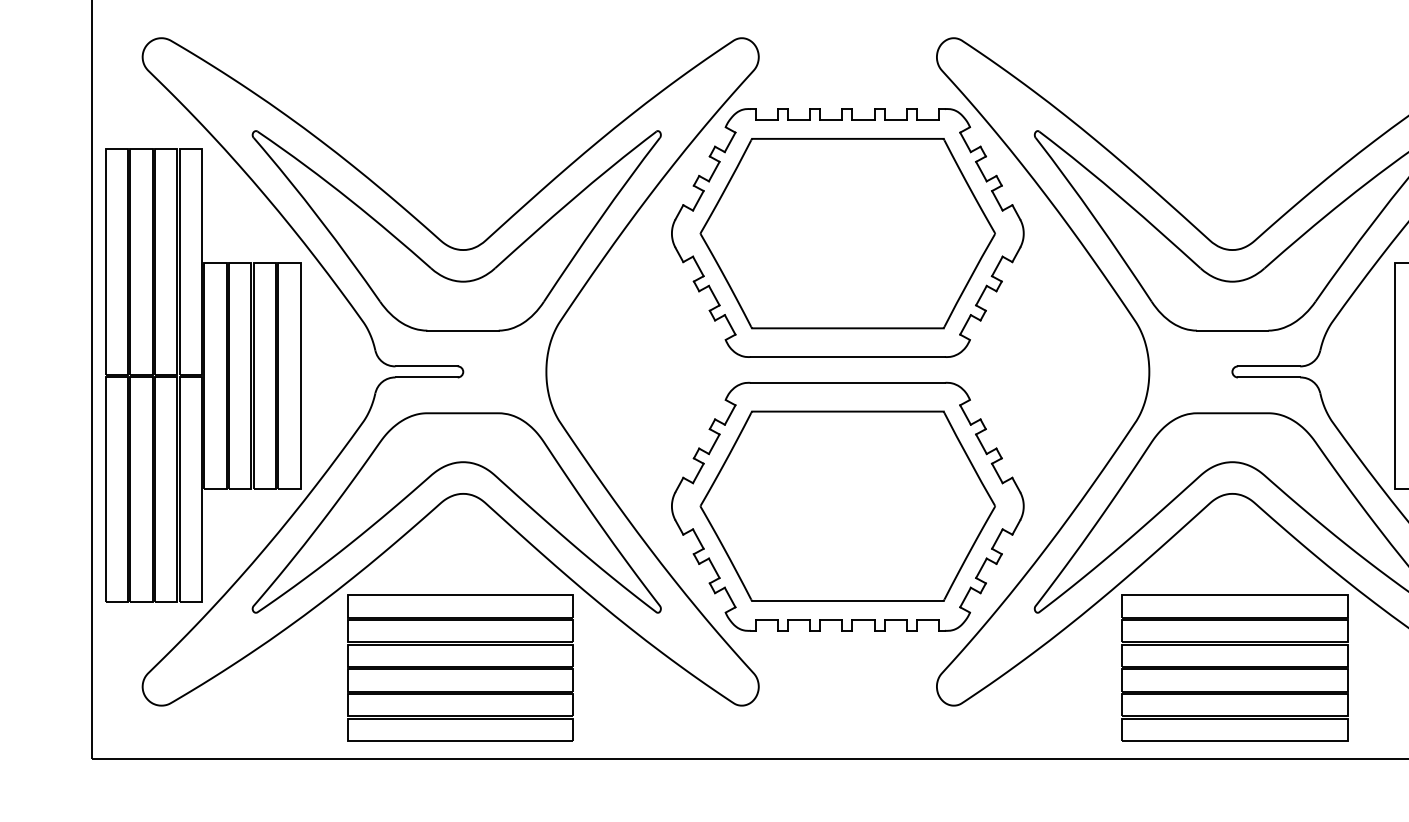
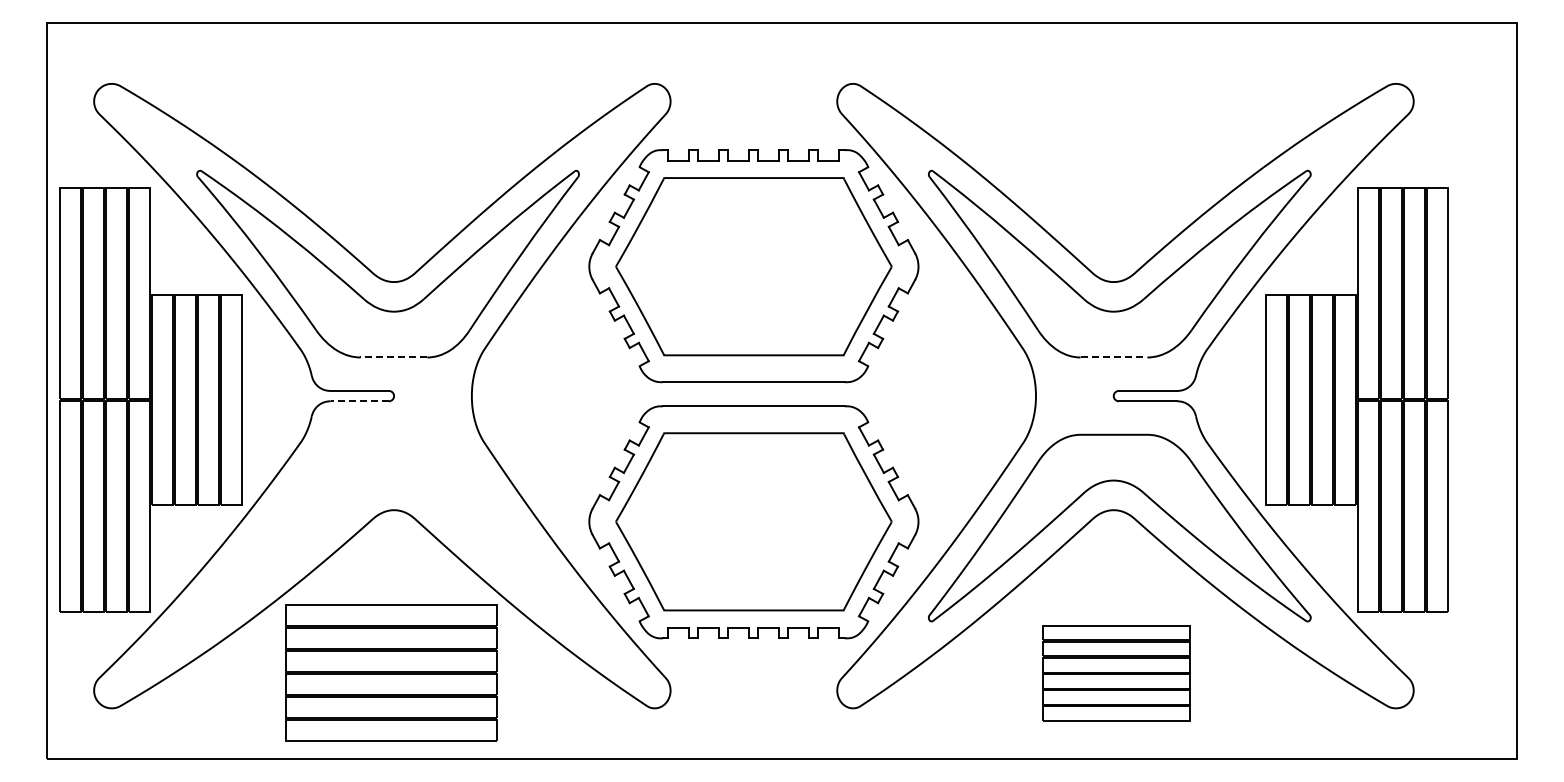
line: (462, 330) -> (393, 357), solid -> dashed
line: (1233, 330) -> (1114, 357), solid -> dashed
line: (426, 377) -> (359, 401), solid -> dashed
part: (426, 481) -> (359, 498), removed
part: (1235, 667) -> (1116, 672), size x0.7

